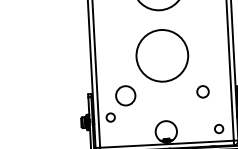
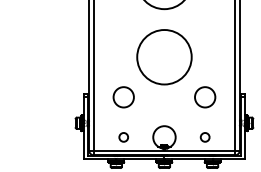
circle: (203, 91) -> (205, 97), size x1.67
circle: (110, 117) -> (123, 137), moved
circle: (218, 129) -> (204, 137), moved

